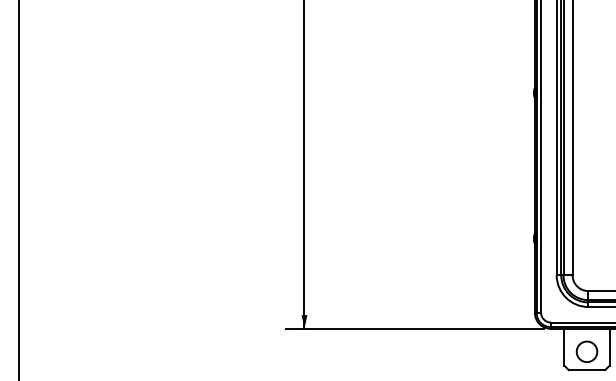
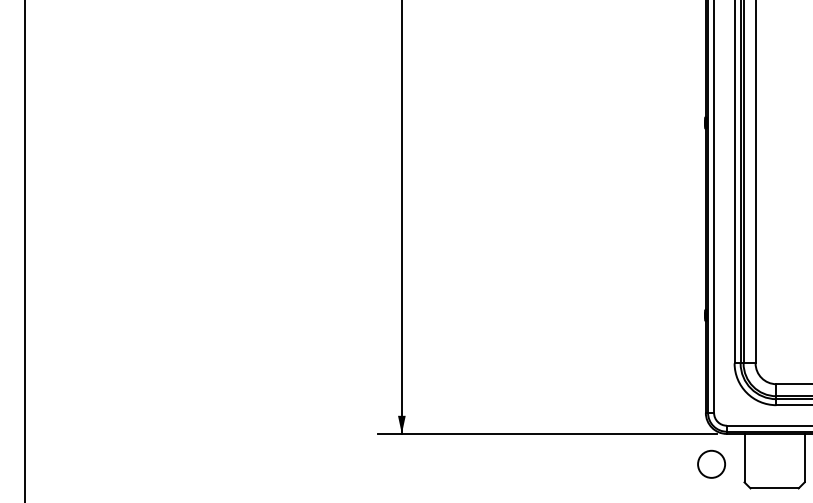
circle: (586, 351) -> (711, 463), moved

